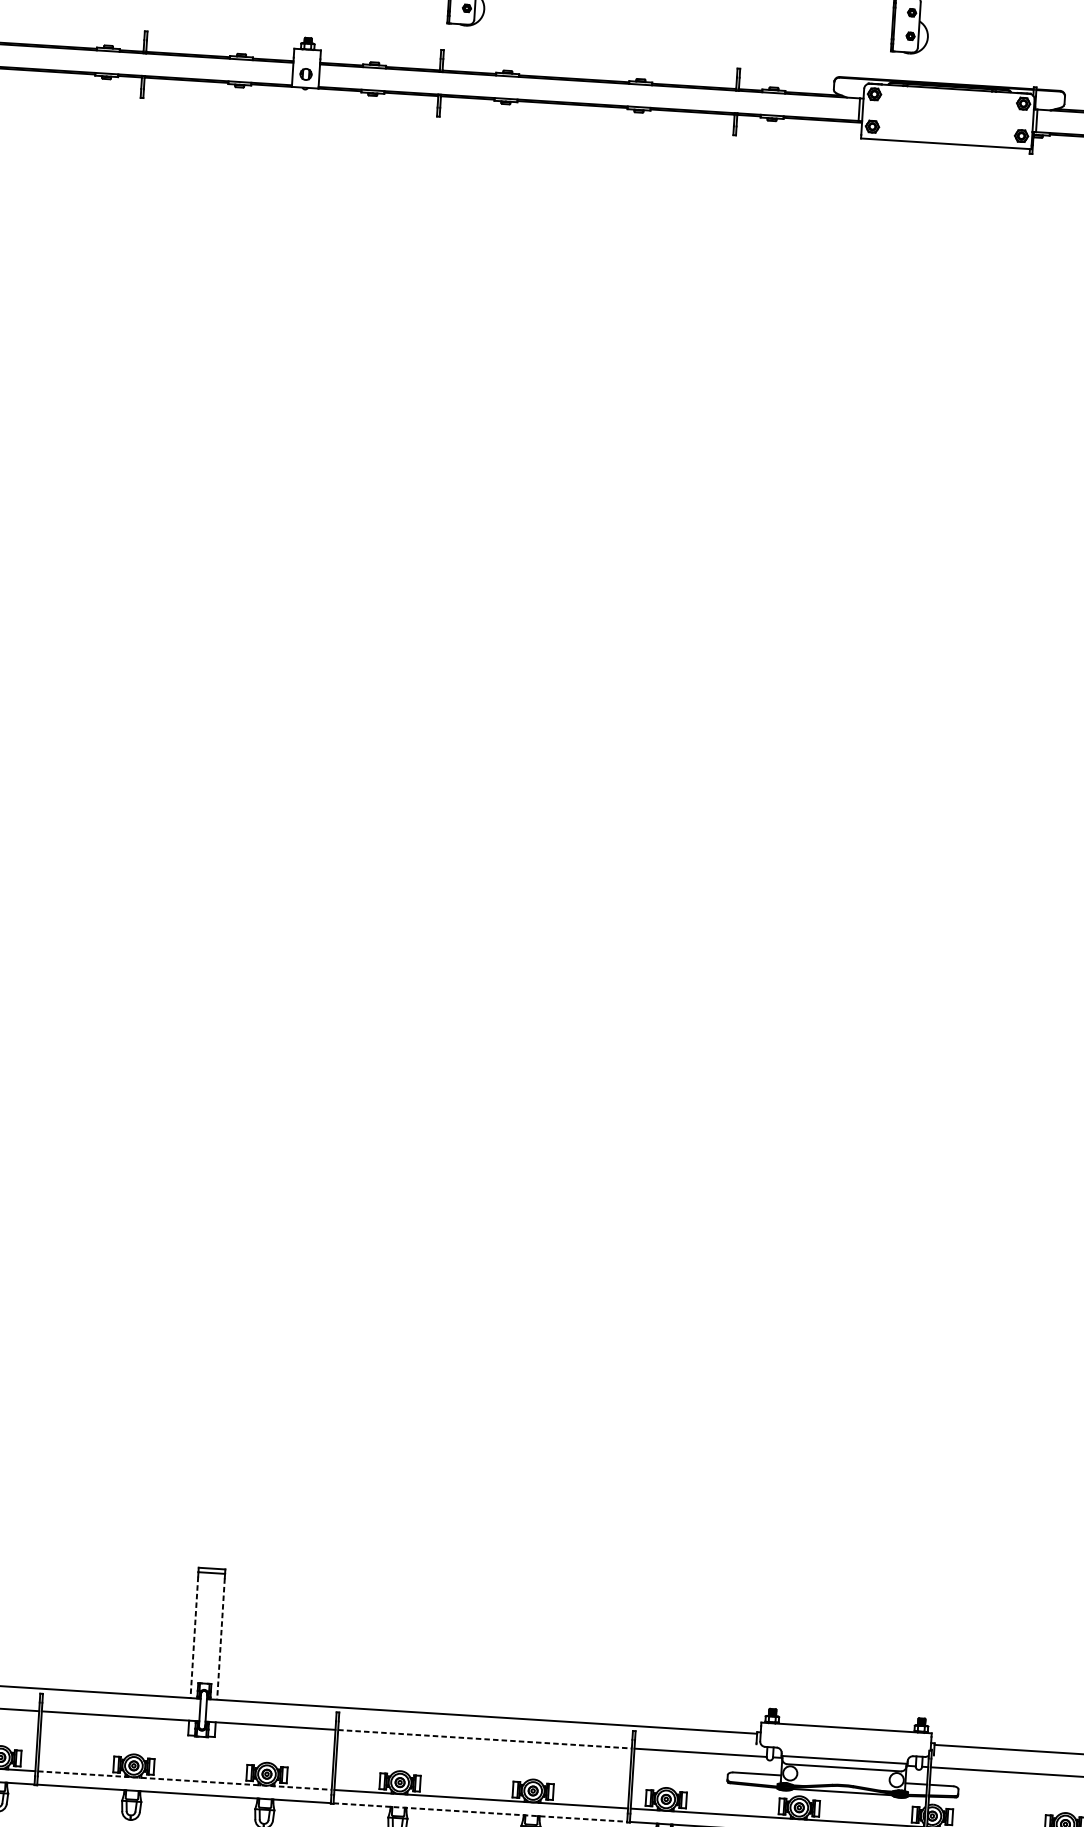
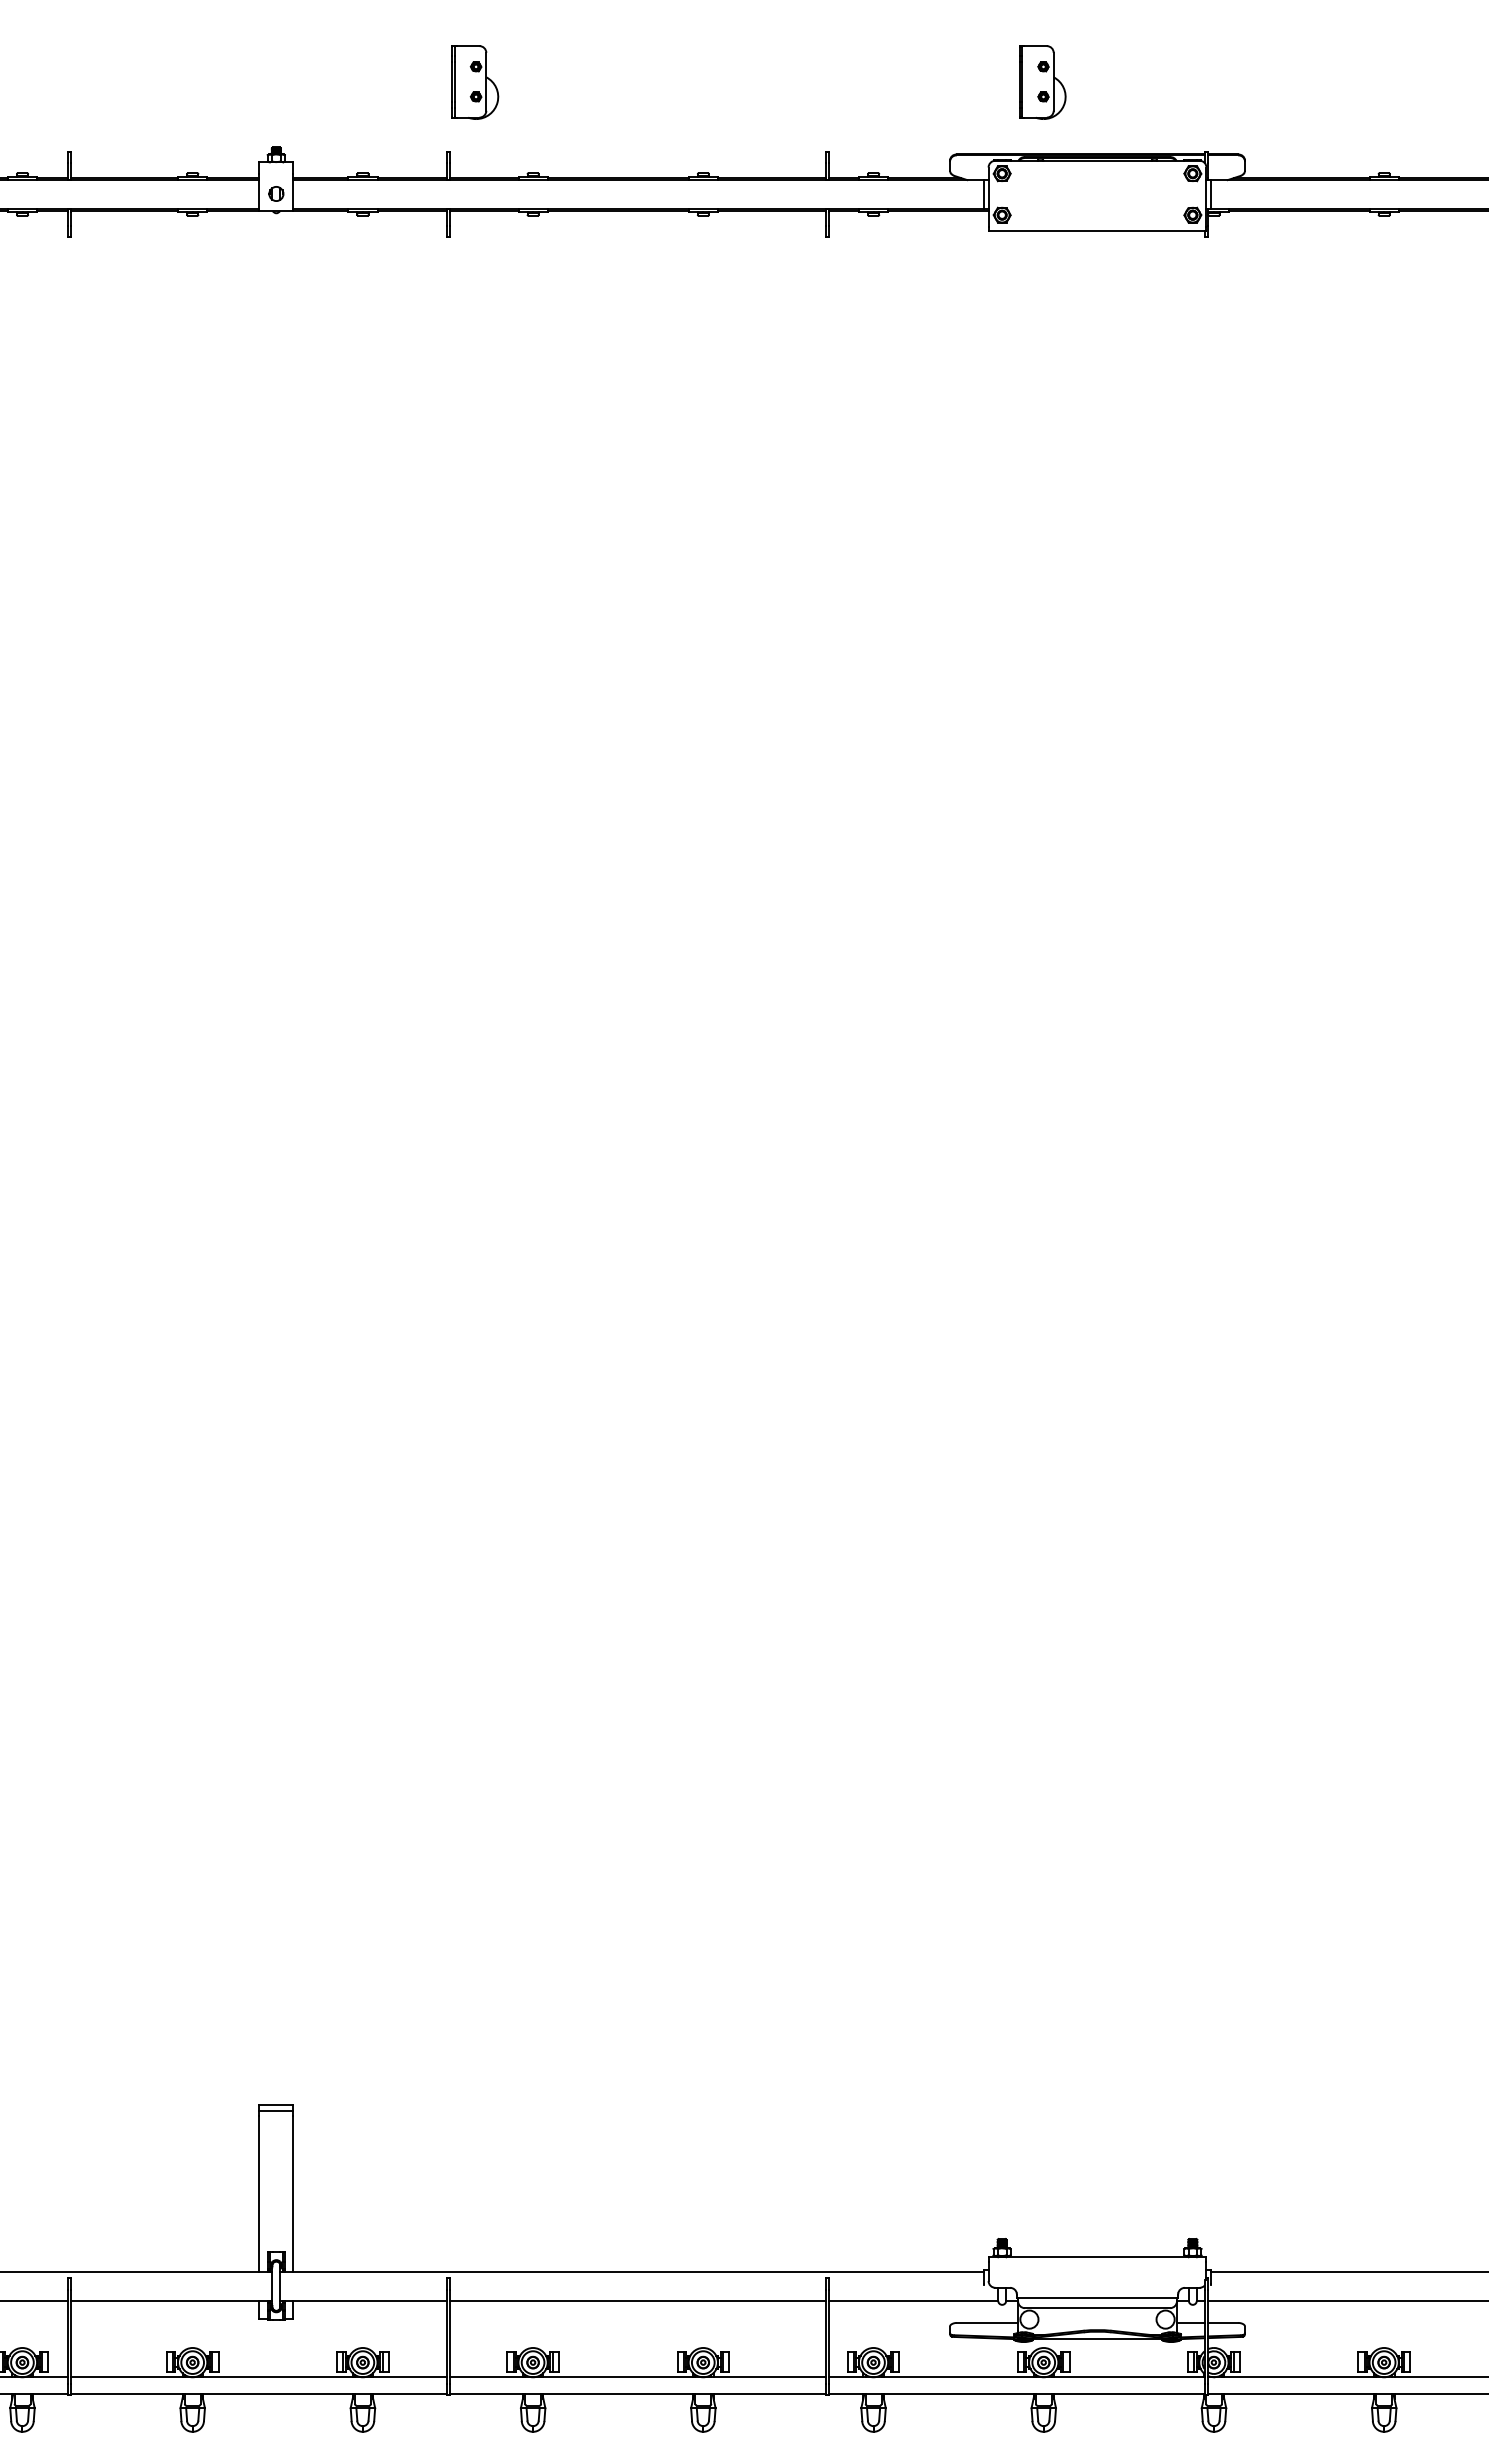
line: (194, 1637) -> (259, 2194), dashed -> solid
line: (221, 1639) -> (293, 2194), dashed -> solid
line: (484, 1739) -> (637, 2300), dashed -> solid
line: (184, 1780) -> (258, 2377), dashed -> solid
line: (480, 1812) -> (637, 2394), dashed -> solid

